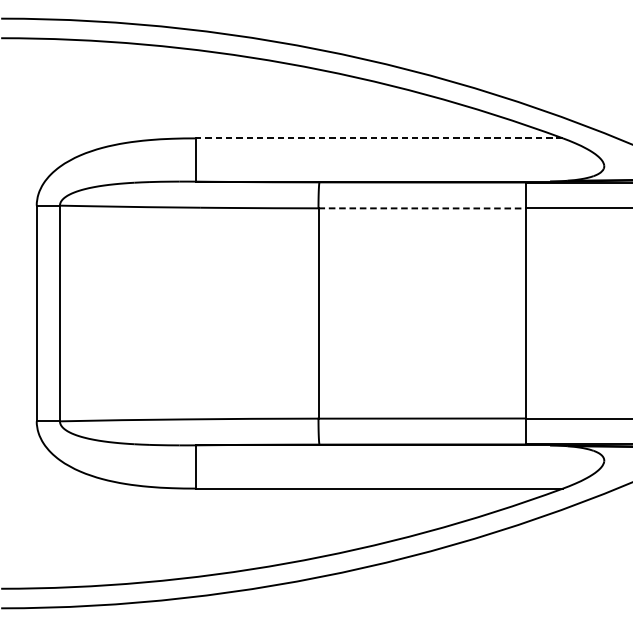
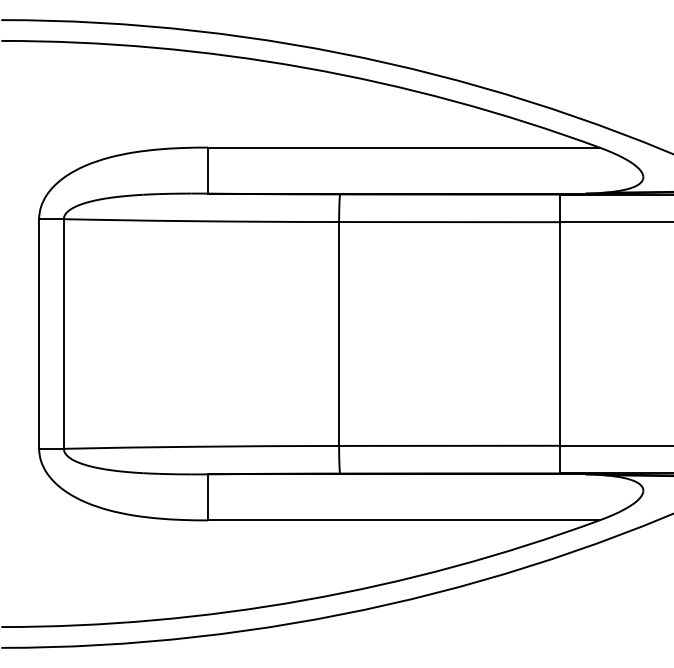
line: (378, 138) -> (403, 147), dashed -> solid
line: (422, 208) -> (449, 222), dashed -> solid

